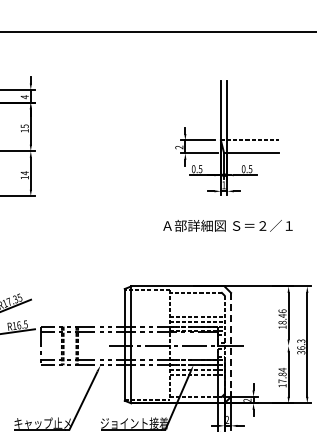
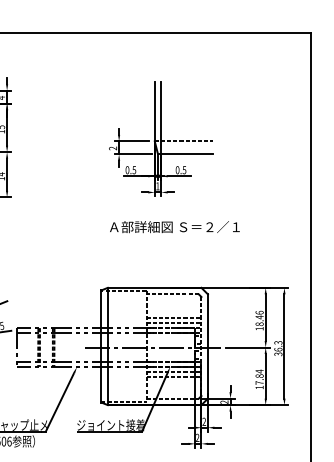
part: (227, 137) -> (161, 138), moved
text: (227, 226) -> (174, 227), moved
line: (230, 344) -> (207, 346), dashed -> solid
line: (270, 345) -> (247, 347), added

